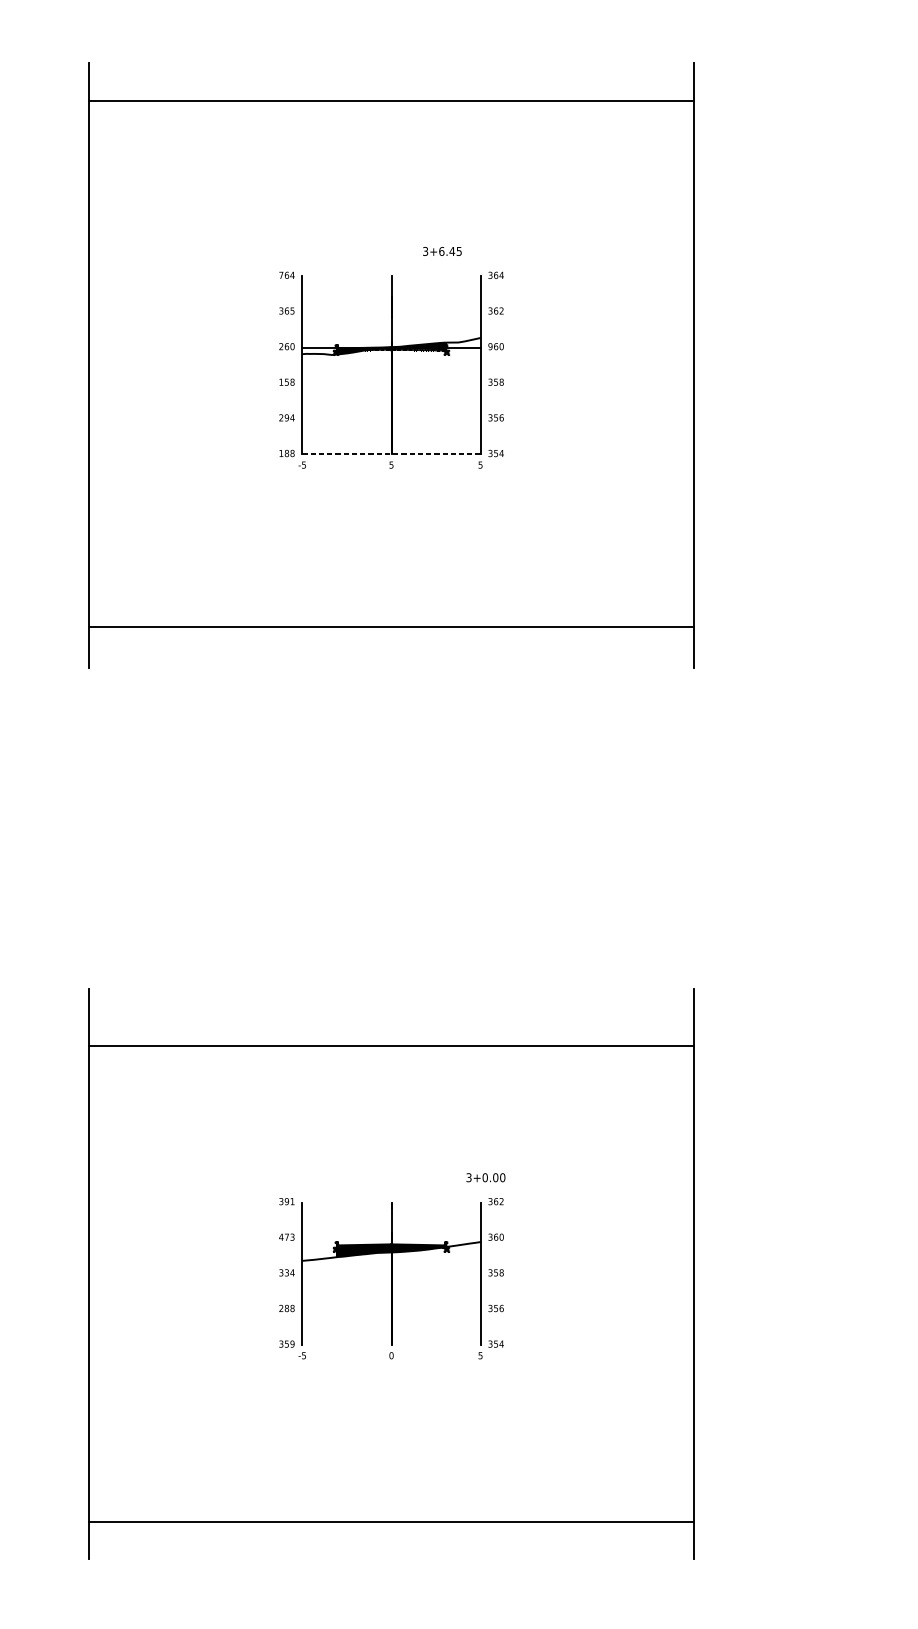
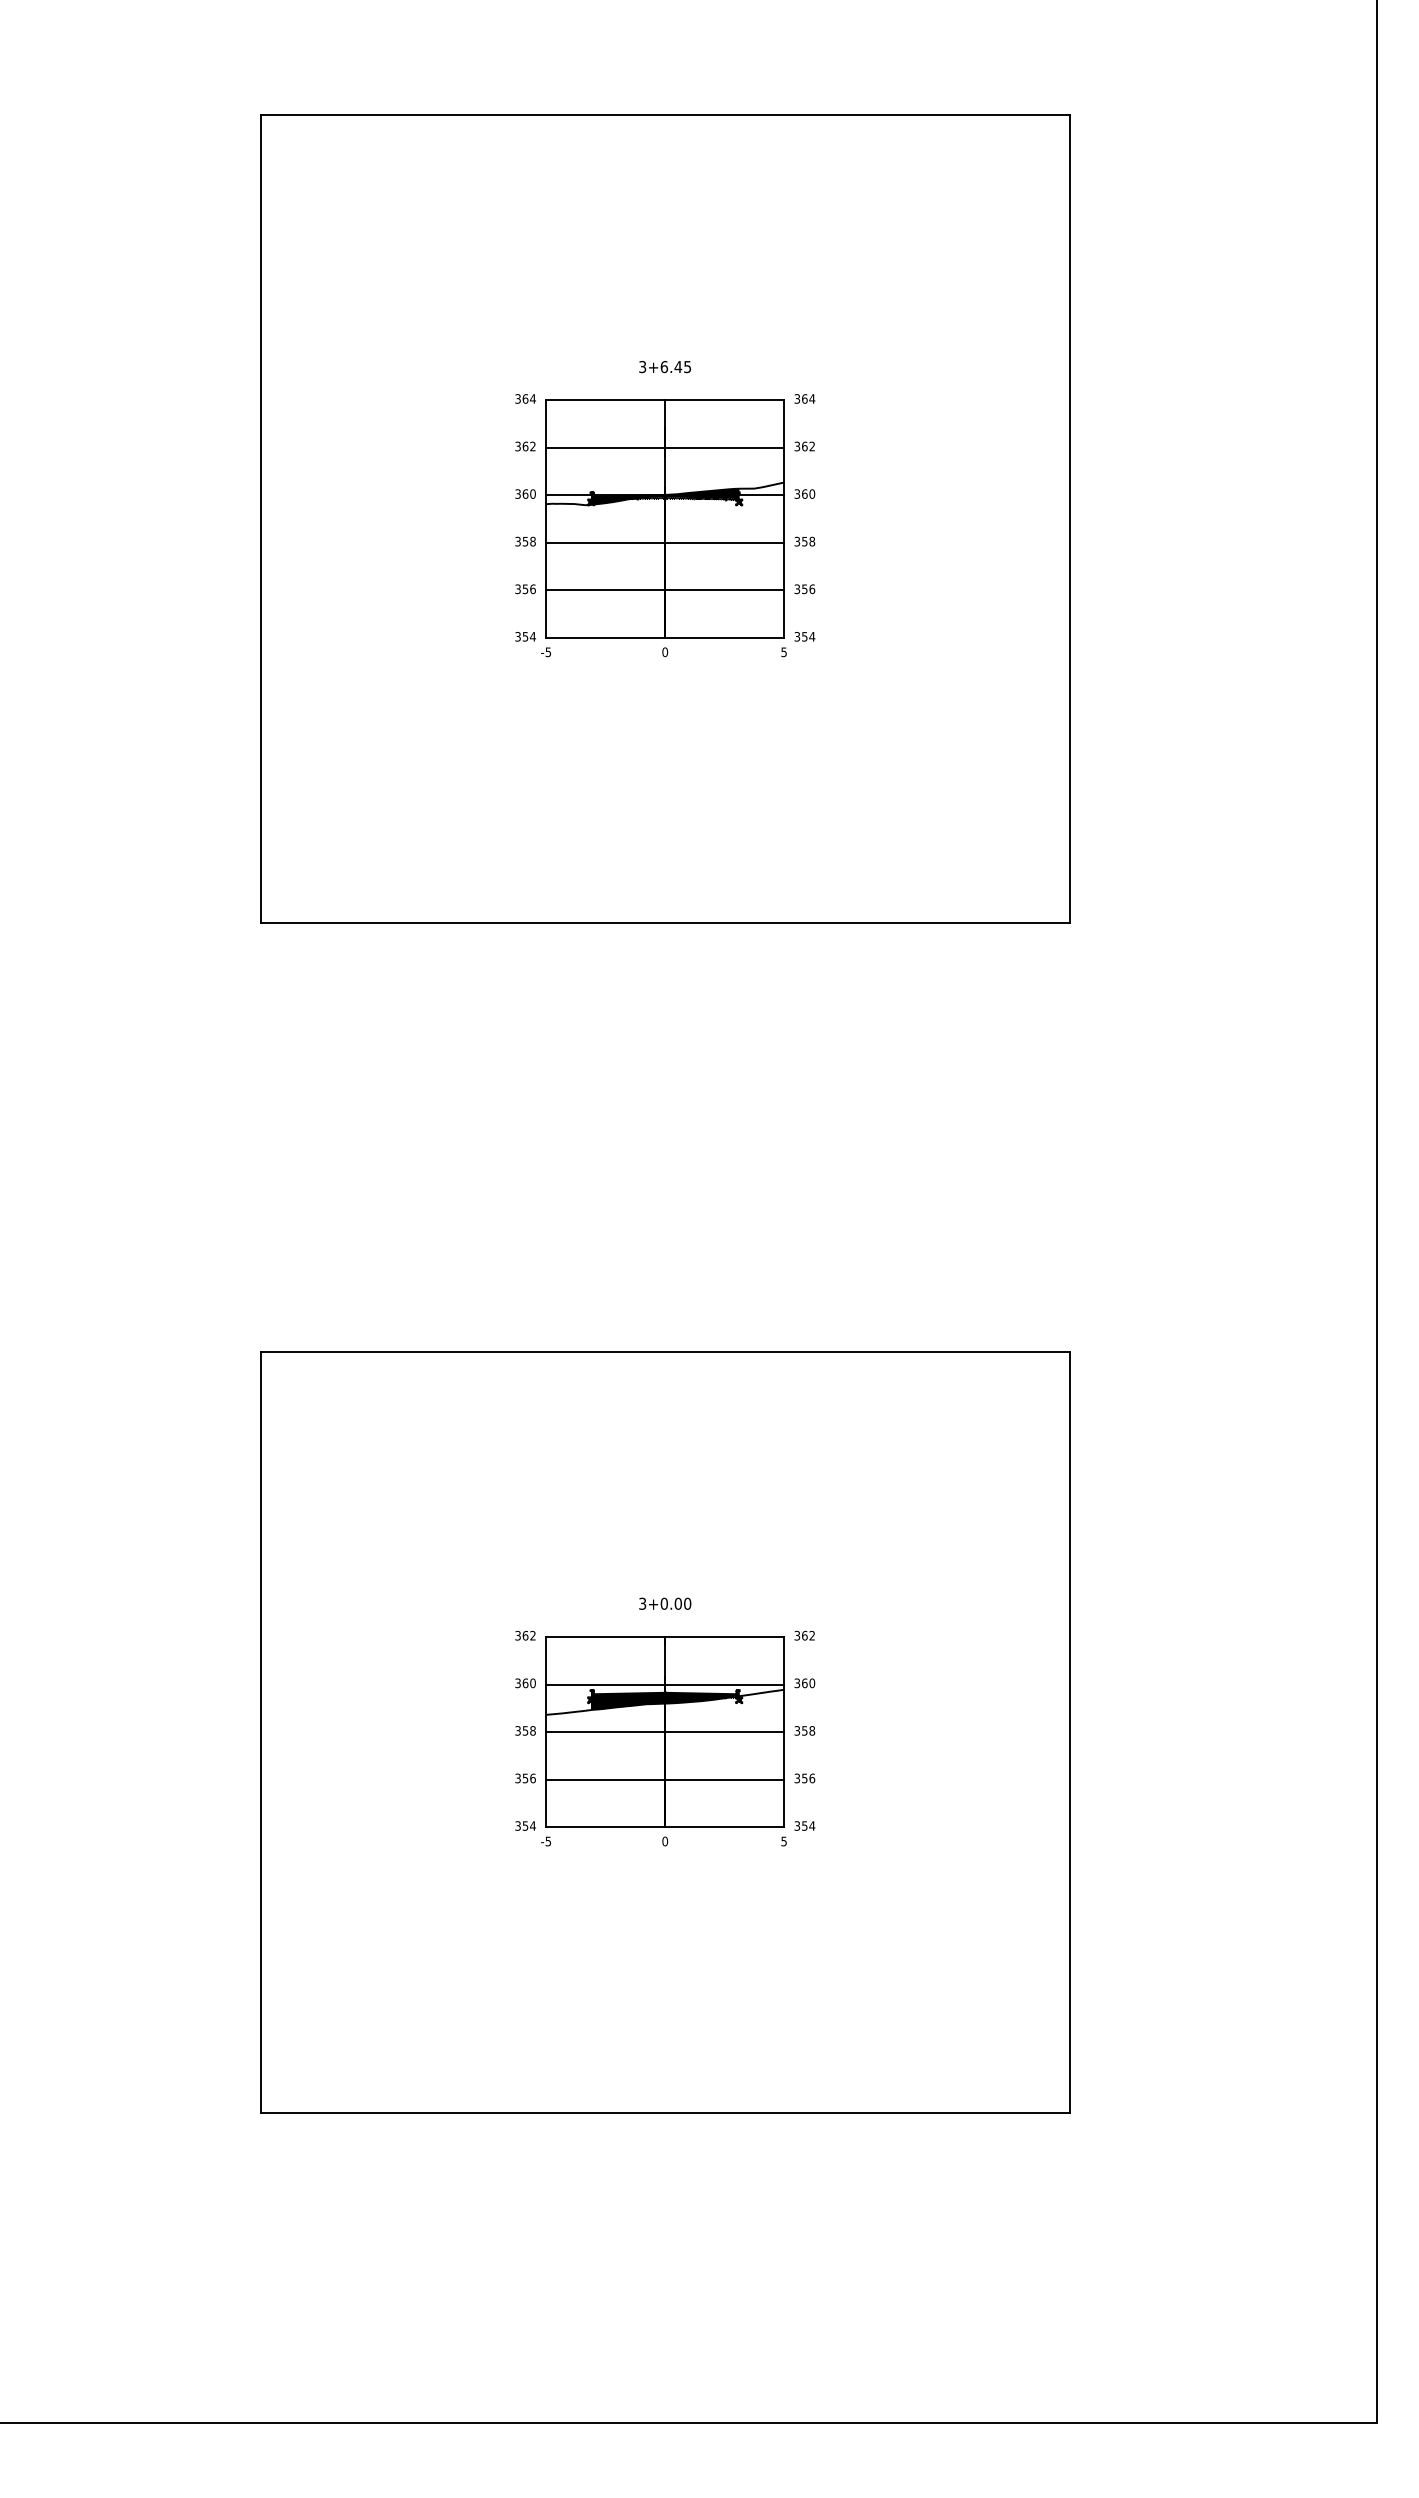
line: (391, 101) -> (664, 114), moved
text: (441, 251) -> (664, 367), moved
text: (280, 275) -> (517, 398), 764 -> 364
line: (391, 276) -> (665, 400), added
text: (292, 310) -> (532, 446), 365 -> 362
line: (391, 311) -> (665, 447), added
text: (280, 346) -> (517, 493), 260 -> 360
text: (490, 346) -> (797, 493), 960 -> 360
text: (280, 382) -> (517, 541), 158 -> 358
line: (391, 382) -> (665, 542), added
text: (286, 418) -> (525, 589), 294 -> 356
line: (391, 418) -> (665, 590), added
text: (286, 453) -> (525, 636), 188 -> 354
line: (391, 454) -> (665, 638), dashed -> solid
text: (391, 465) -> (665, 652), 5 -> 0
line: (391, 627) -> (664, 923), moved
line: (391, 1046) -> (664, 1351), moved
text: (486, 1177) -> (665, 1603), moved
text: (289, 1201) -> (528, 1635), 391 -> 362
line: (391, 1202) -> (665, 1636), added
text: (286, 1237) -> (525, 1683), 473 -> 360
line: (391, 1238) -> (665, 1684), added
text: (289, 1272) -> (529, 1730), 334 -> 358
line: (391, 1274) -> (665, 1732), added
text: (286, 1308) -> (525, 1778), 288 -> 356
line: (391, 1309) -> (665, 1779), added
text: (292, 1343) -> (532, 1825), 359 -> 354
line: (391, 1345) -> (665, 1827), added
line: (391, 1521) -> (664, 2112), moved

